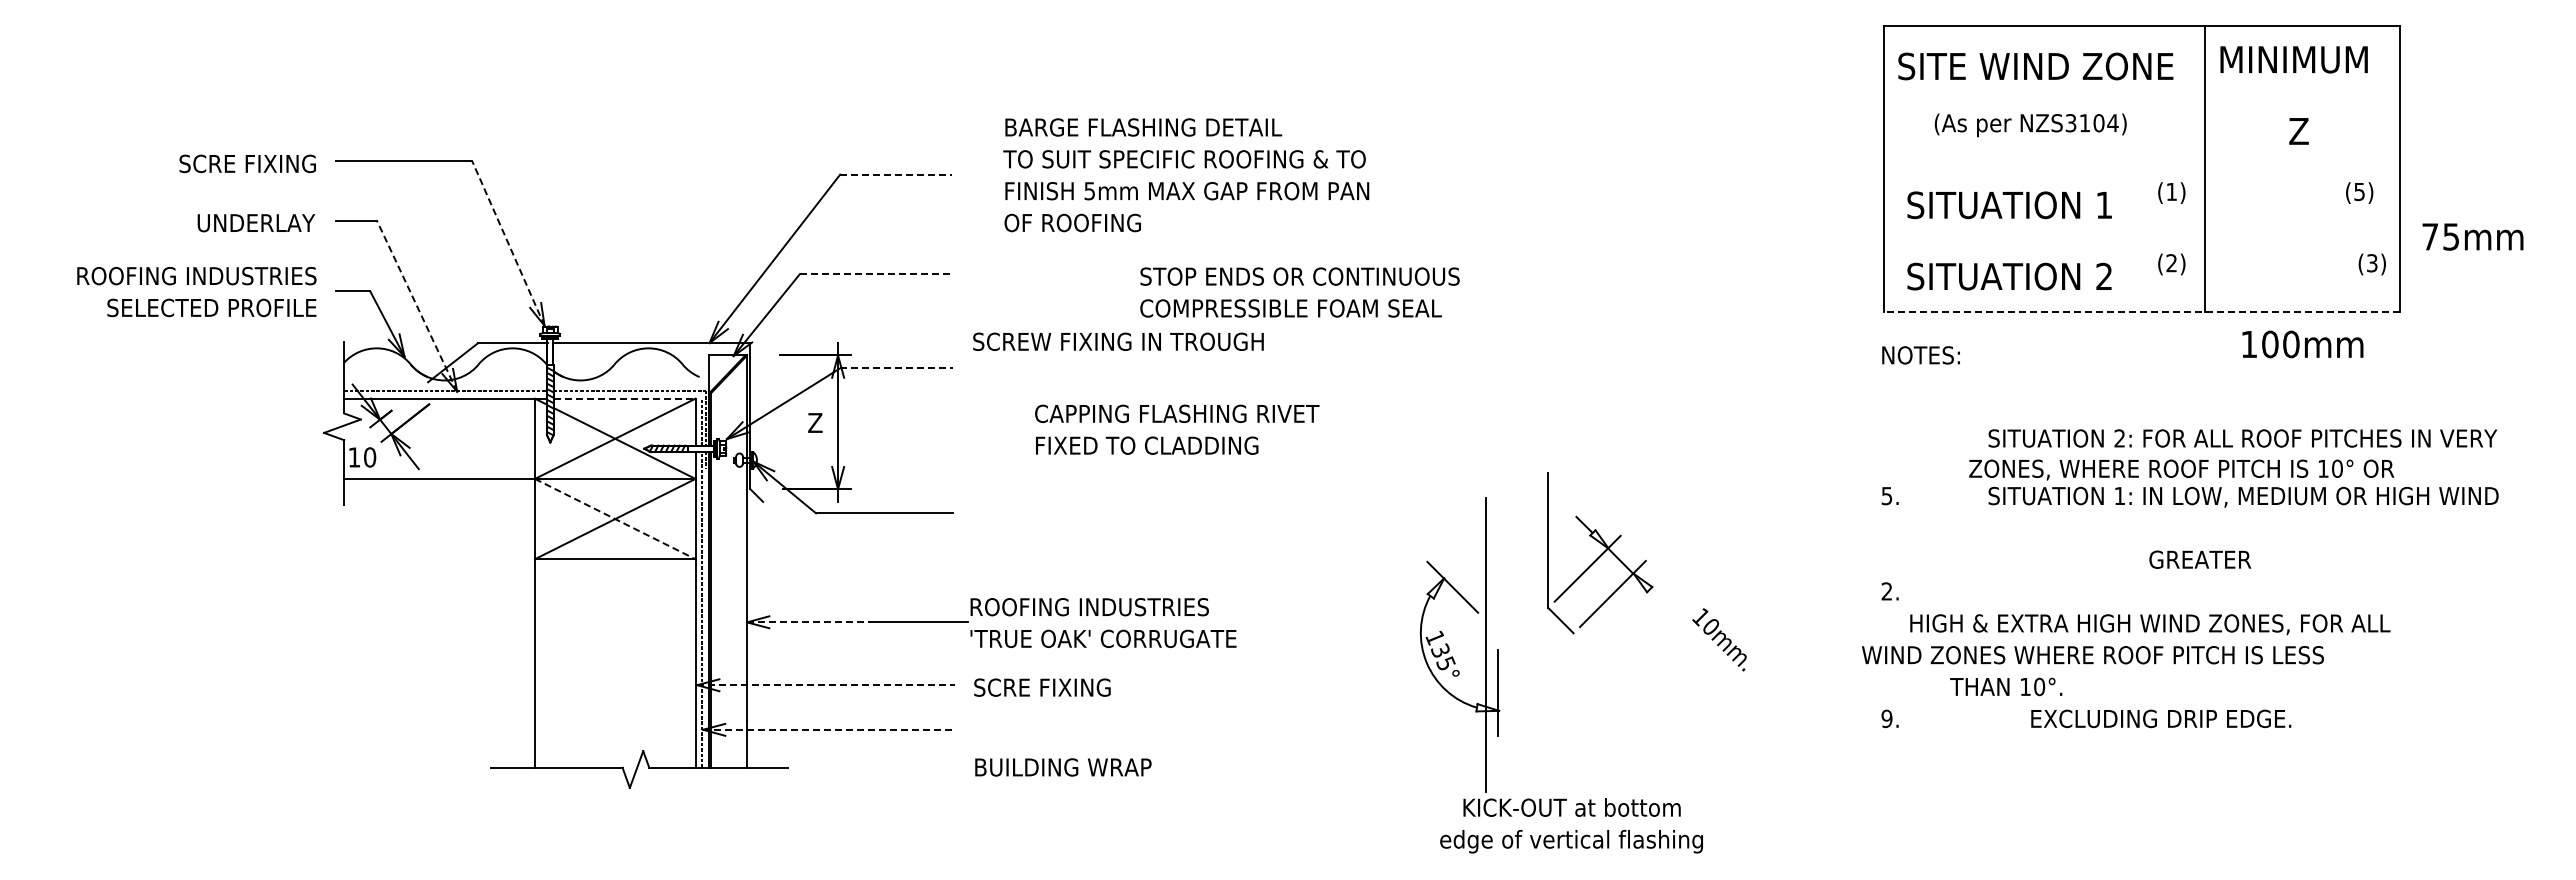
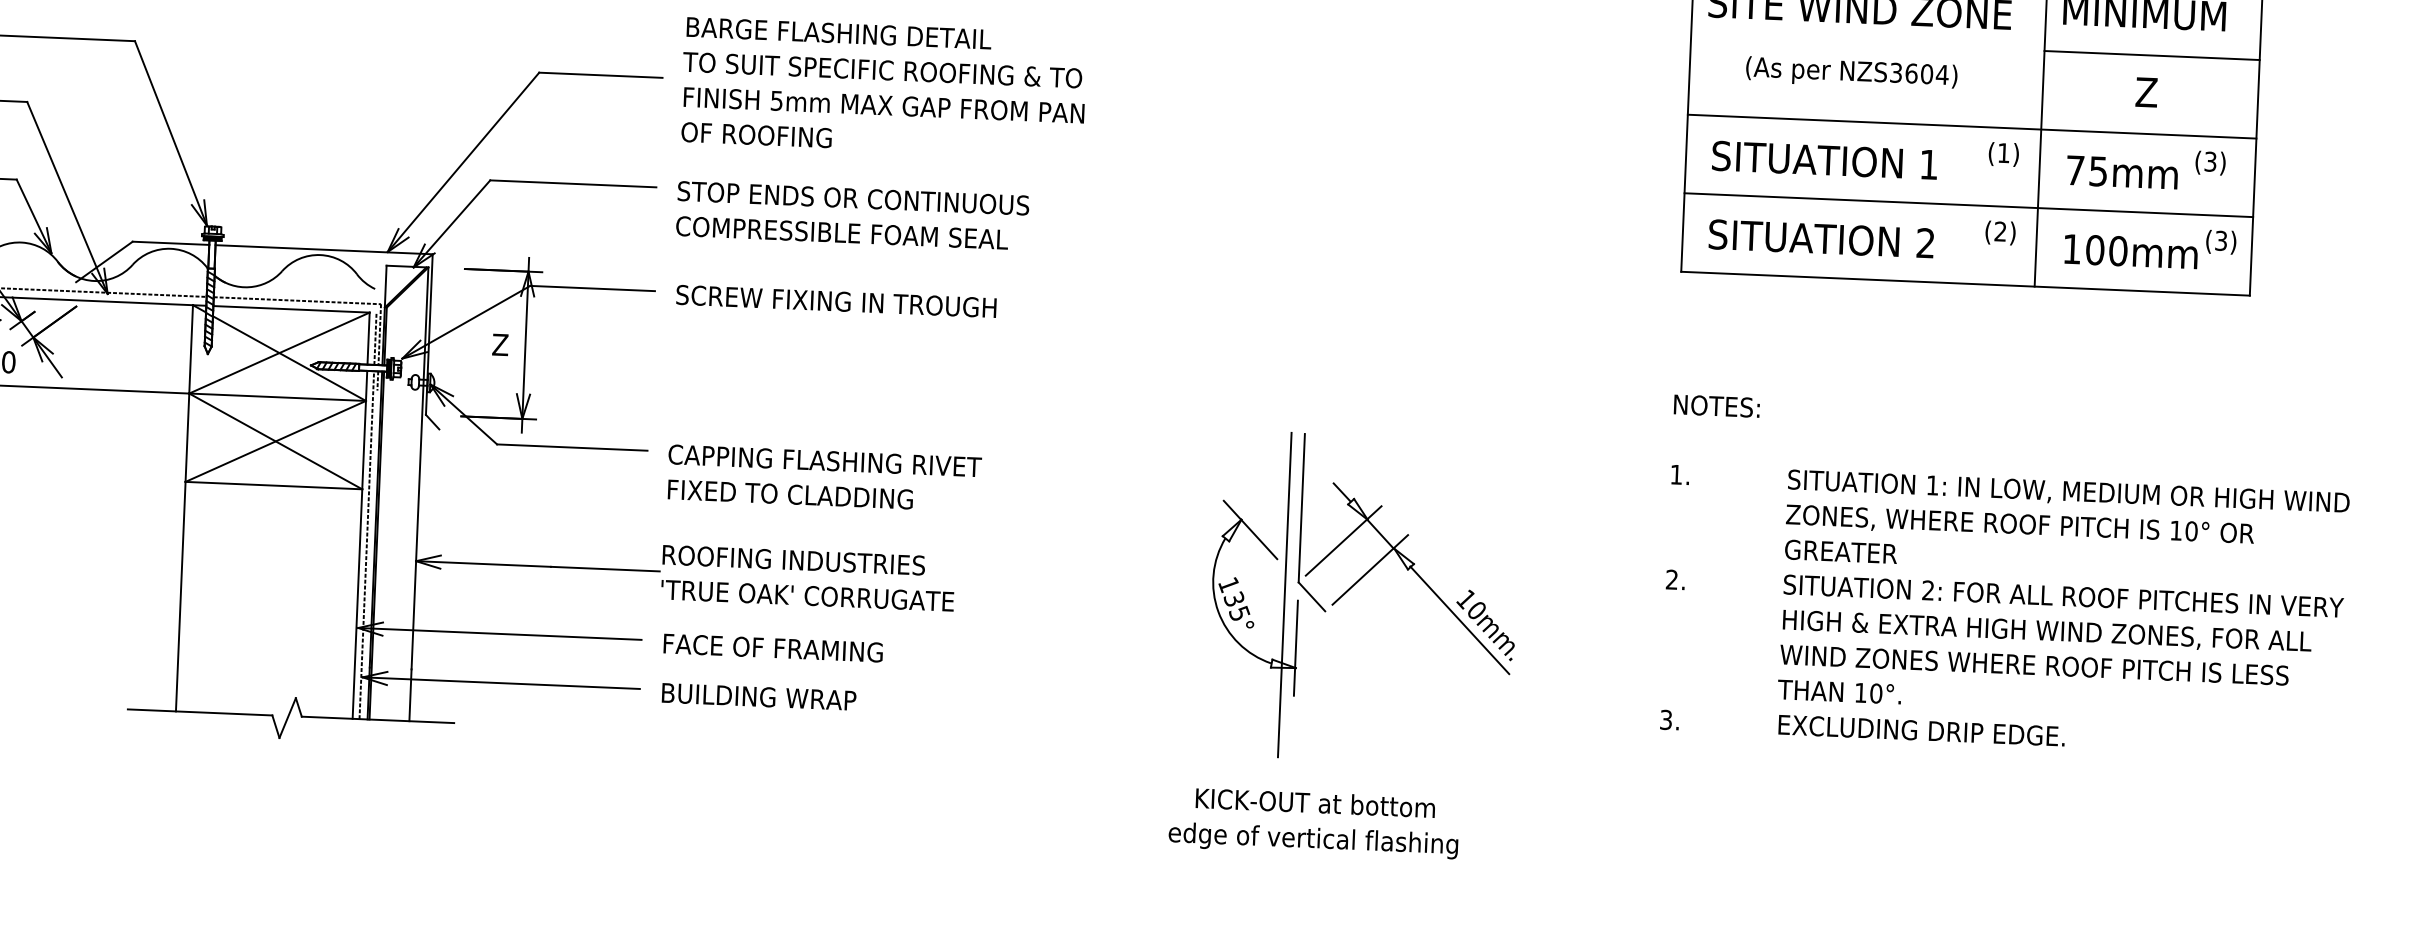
line: (2302, 97) -> (2152, 55), added
text: (2084, 123) -> (1910, 73), NZS3104) -> NZS3604)
line: (2141, 169) -> (1971, 127), added
line: (896, 174) -> (601, 75), dashed -> solid
text: (1186, 175) -> (883, 88), moved
text: (2359, 191) -> (2210, 161), (5) -> (3)
text: (2472, 236) -> (2121, 171), moved
line: (2141, 240) -> (1968, 205), added
line: (508, 243) -> (171, 133), dashed -> solid
line: (875, 274) -> (573, 184), dashed -> solid
text: (1299, 292) -> (852, 215), moved
line: (416, 305) -> (66, 197), dashed -> solid
line: (2141, 311) -> (1965, 283), dashed -> solid
text: (1118, 341) -> (836, 301), moved
text: (2302, 344) -> (2130, 251), moved
text: (1920, 355) -> (1716, 406), moved
line: (896, 368) -> (592, 288), dashed -> solid
line: (625, 398) -> (292, 309), dashed -> solid
text: (1177, 429) -> (824, 478), moved
text: (2242, 438) -> (2063, 596), moved
text: (2181, 469) -> (2019, 524), moved
text: (1886, 496) -> (1675, 475), 5. -> 1.
line: (615, 519) -> (276, 441), dashed -> solid
text: (2200, 559) -> (1841, 551), moved
line: (808, 622) -> (483, 564), dashed -> solid
text: (2150, 624) -> (2047, 631), moved
line: (1695, 636) -> (1459, 620), added
part: (1449, 647) -> (1244, 596), moved
text: (2092, 655) -> (2033, 665), moved
line: (825, 685) -> (499, 634), dashed -> solid
text: (2006, 686) -> (1839, 691), moved
text: (1073, 687) -> (772, 647), SCRE FIXING -> FACE OF FRAMING
text: (1886, 718) -> (1665, 719), 9. -> 3.
text: (2161, 718) -> (1922, 730), moved
line: (828, 729) -> (500, 682), dashed -> solid
text: (1063, 767) -> (759, 696), moved

